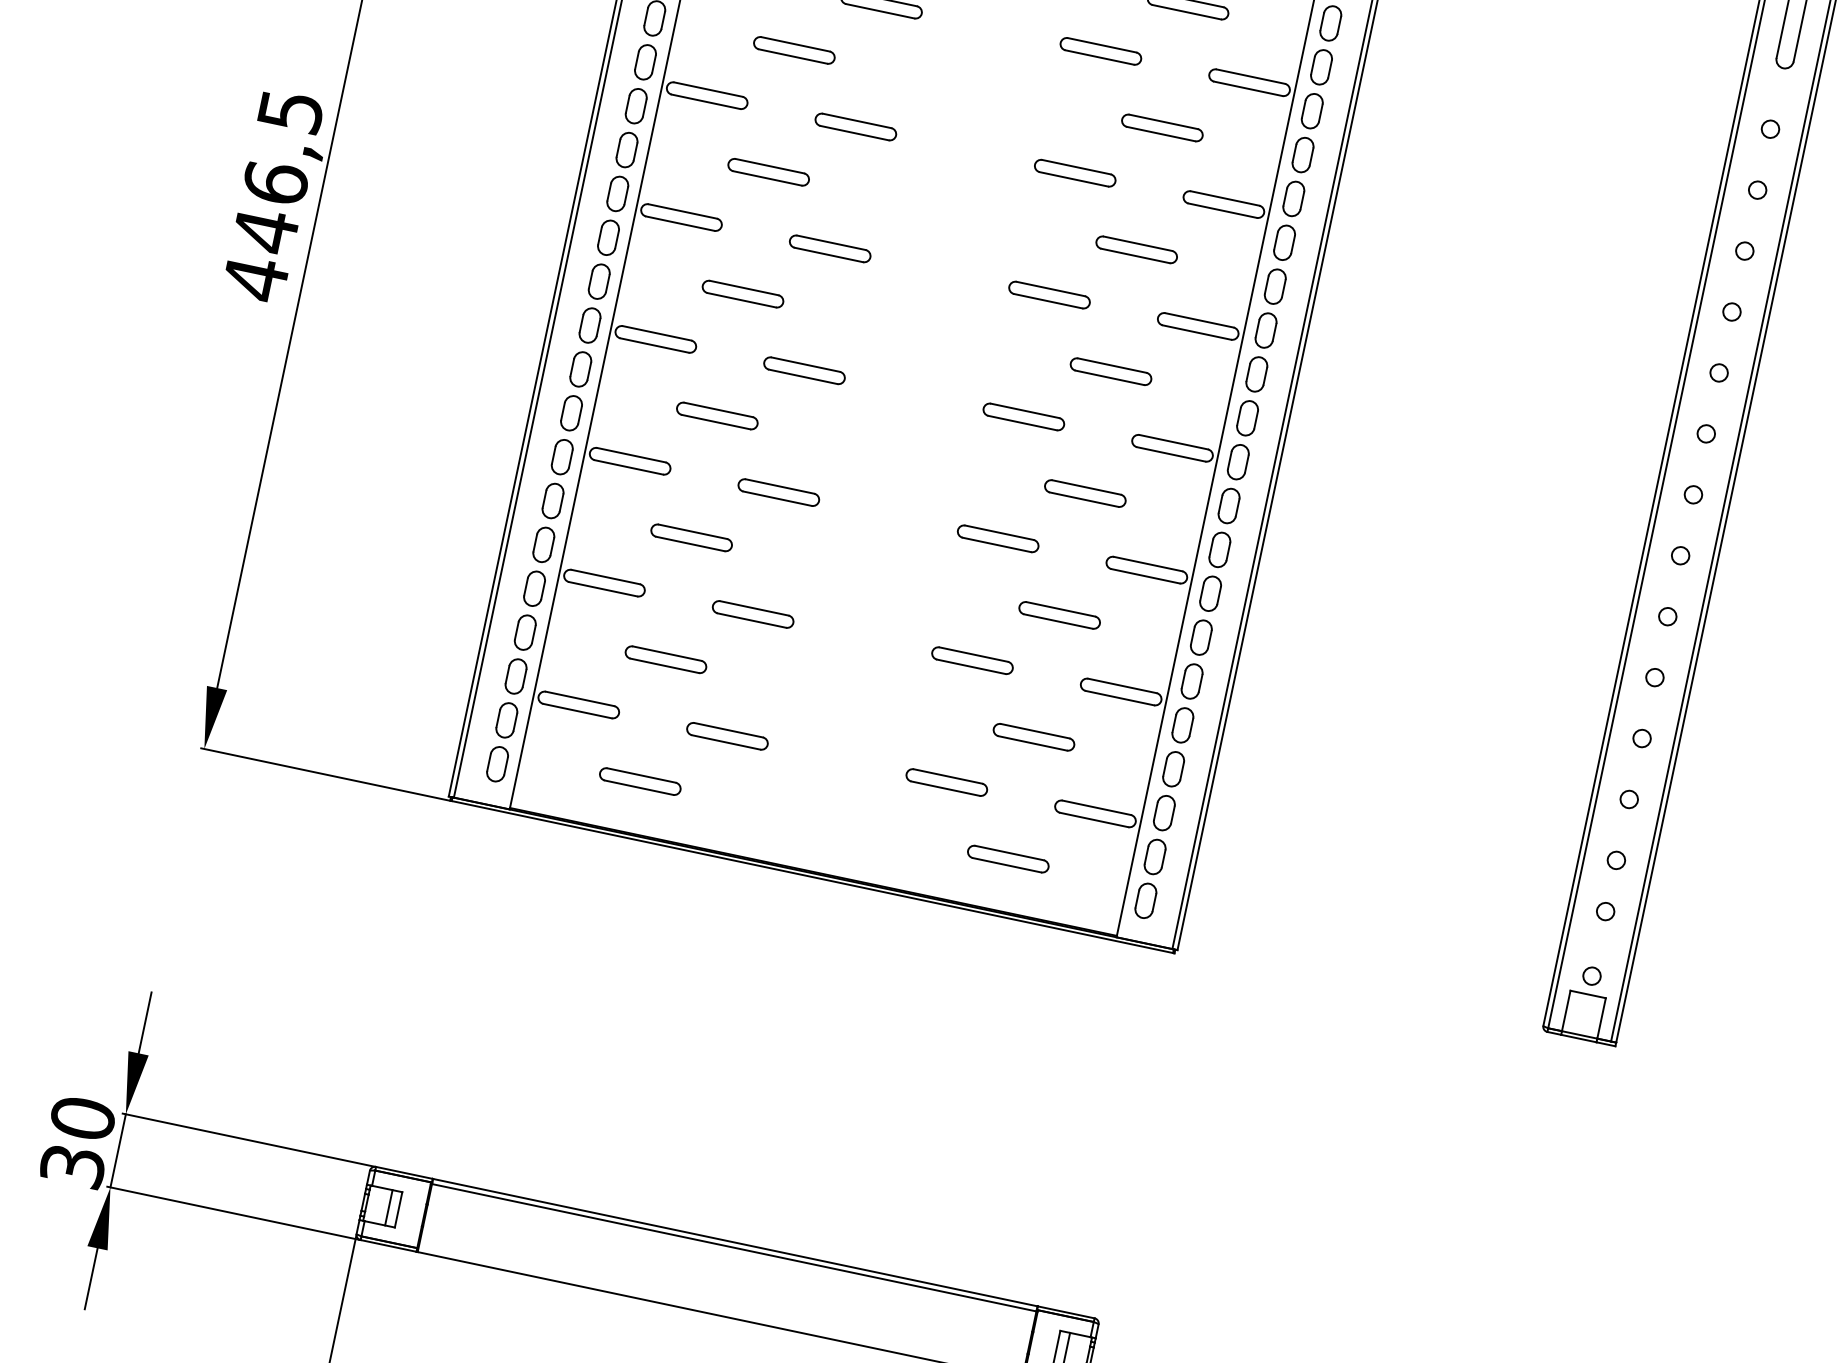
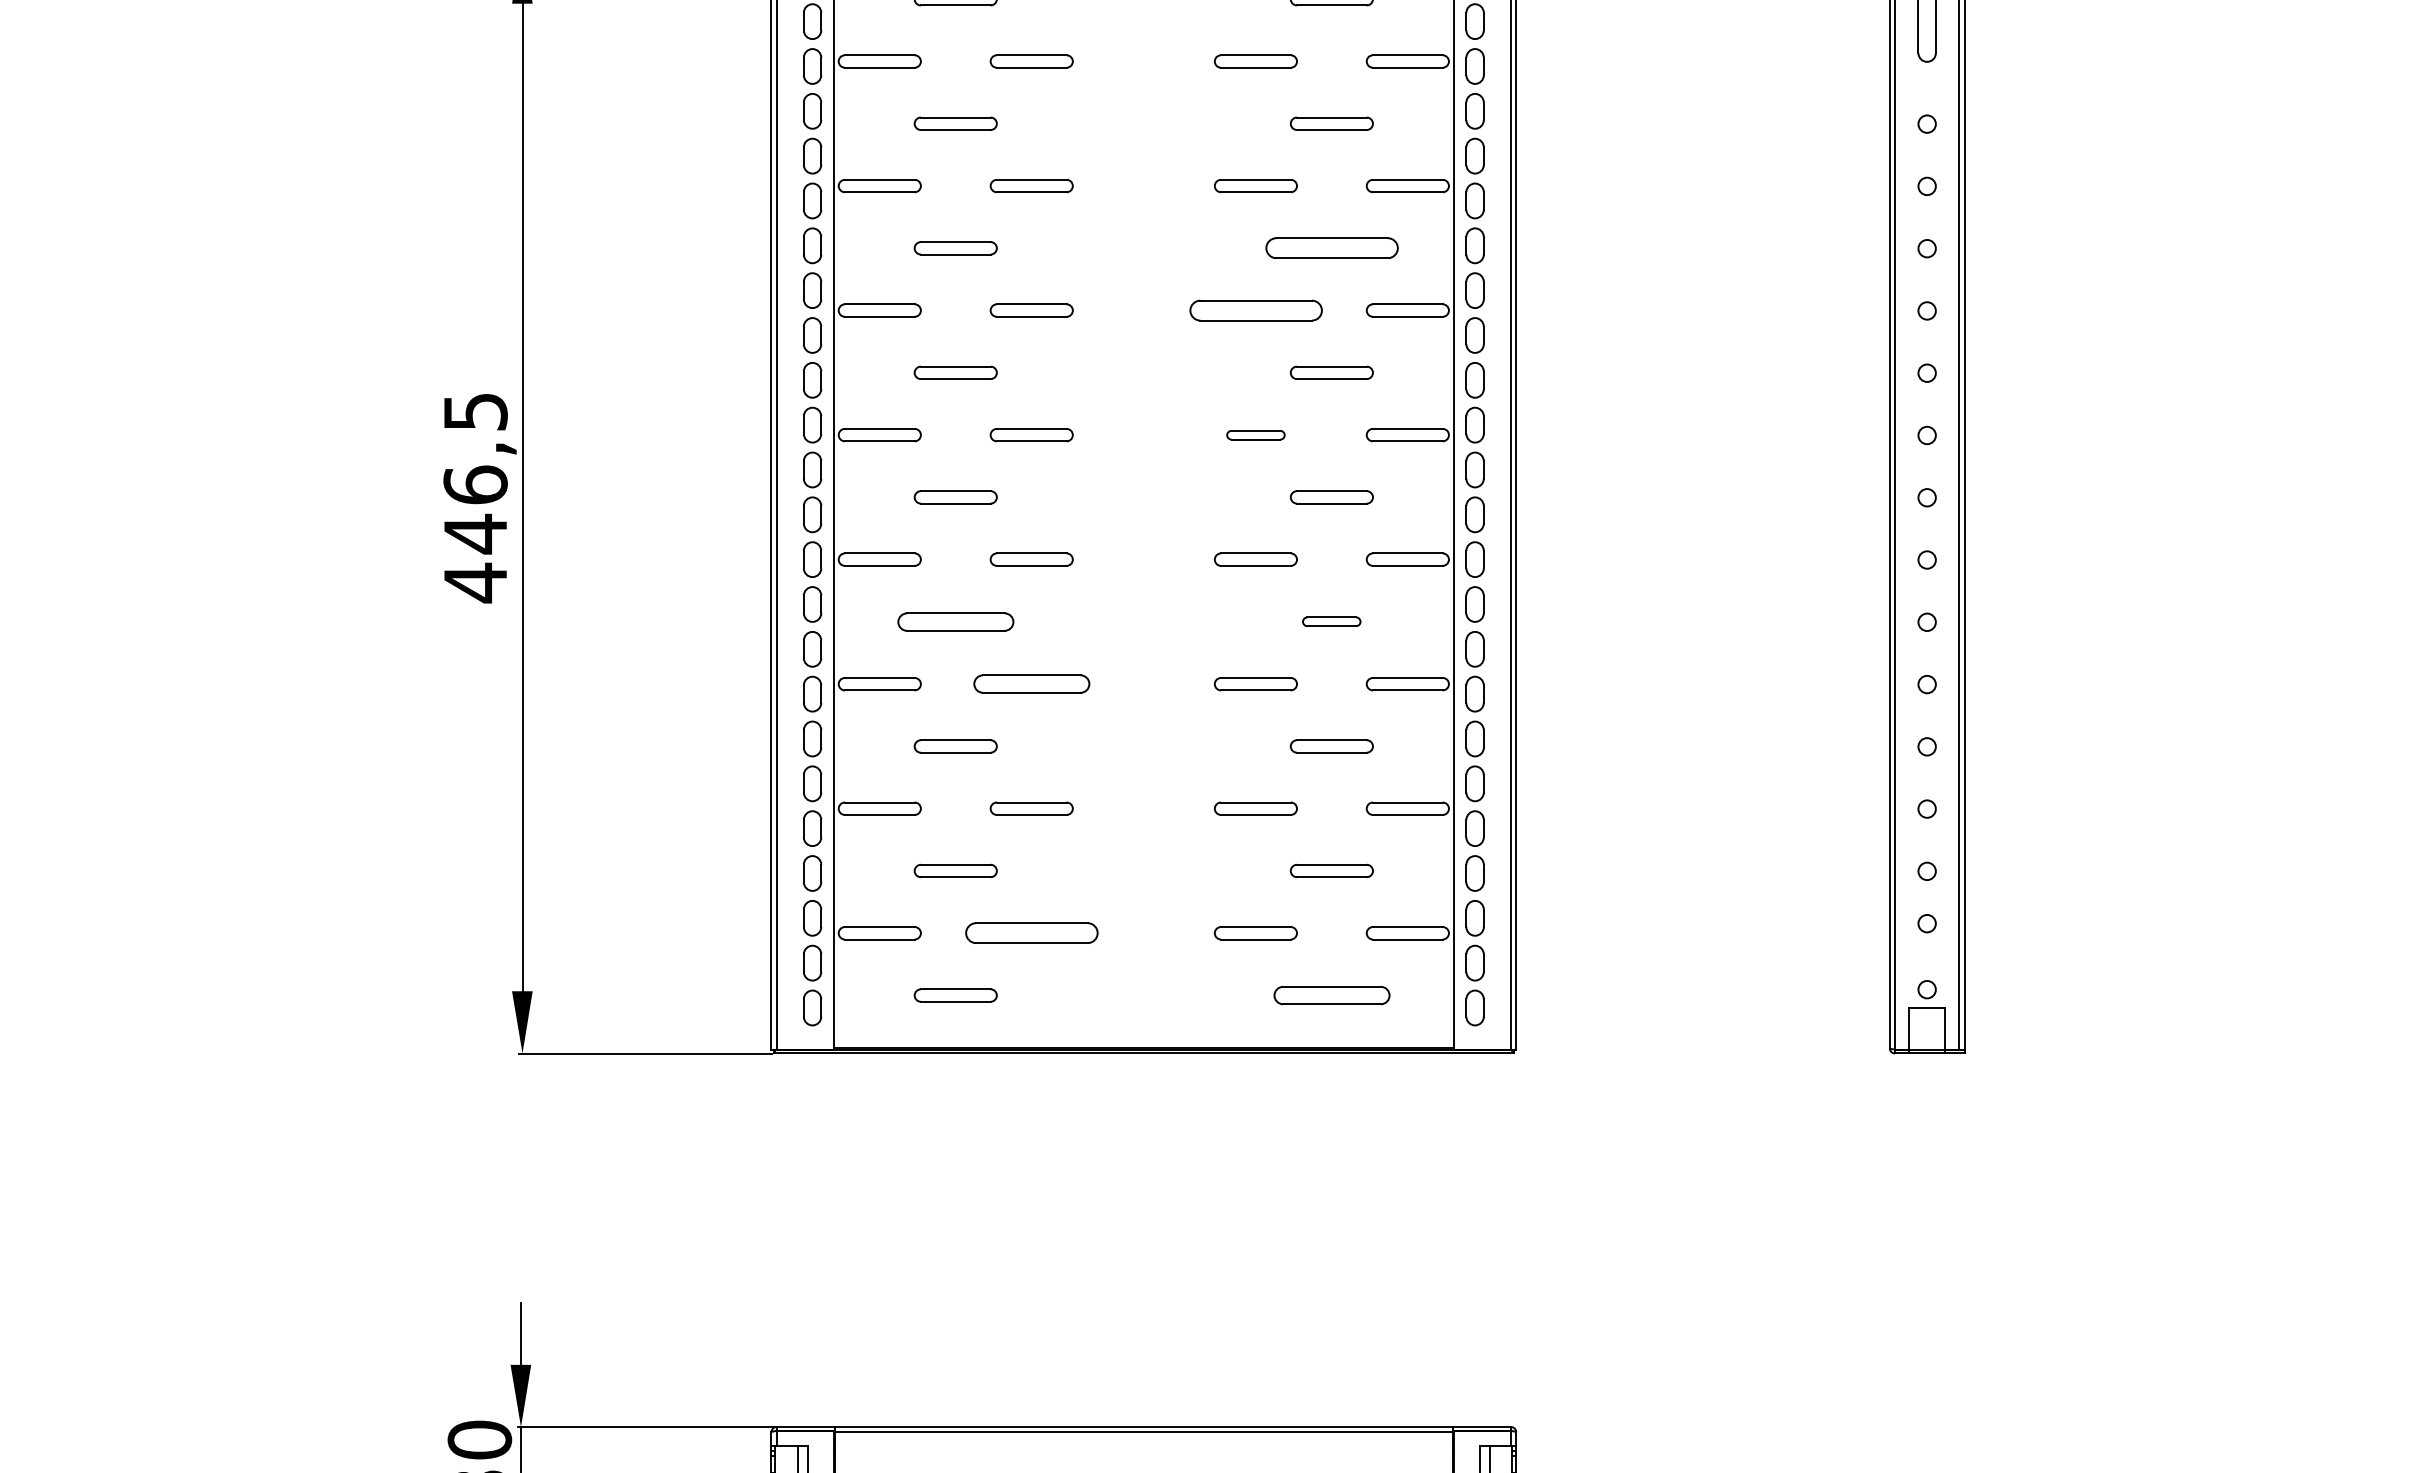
part: (1161, 128) -> (1331, 248), size x1.6
part: (1074, 173) -> (1255, 310), size x1.6
part: (1049, 295) -> (1255, 435), size x0.7
part: (717, 415) -> (955, 621), size x1.4
part: (778, 492) -> (1031, 684), size x1.4
part: (1085, 493) -> (1331, 621), size x0.7
part: (727, 736) -> (1031, 933), size x1.6
part: (1007, 859) -> (1331, 995), size x1.4

